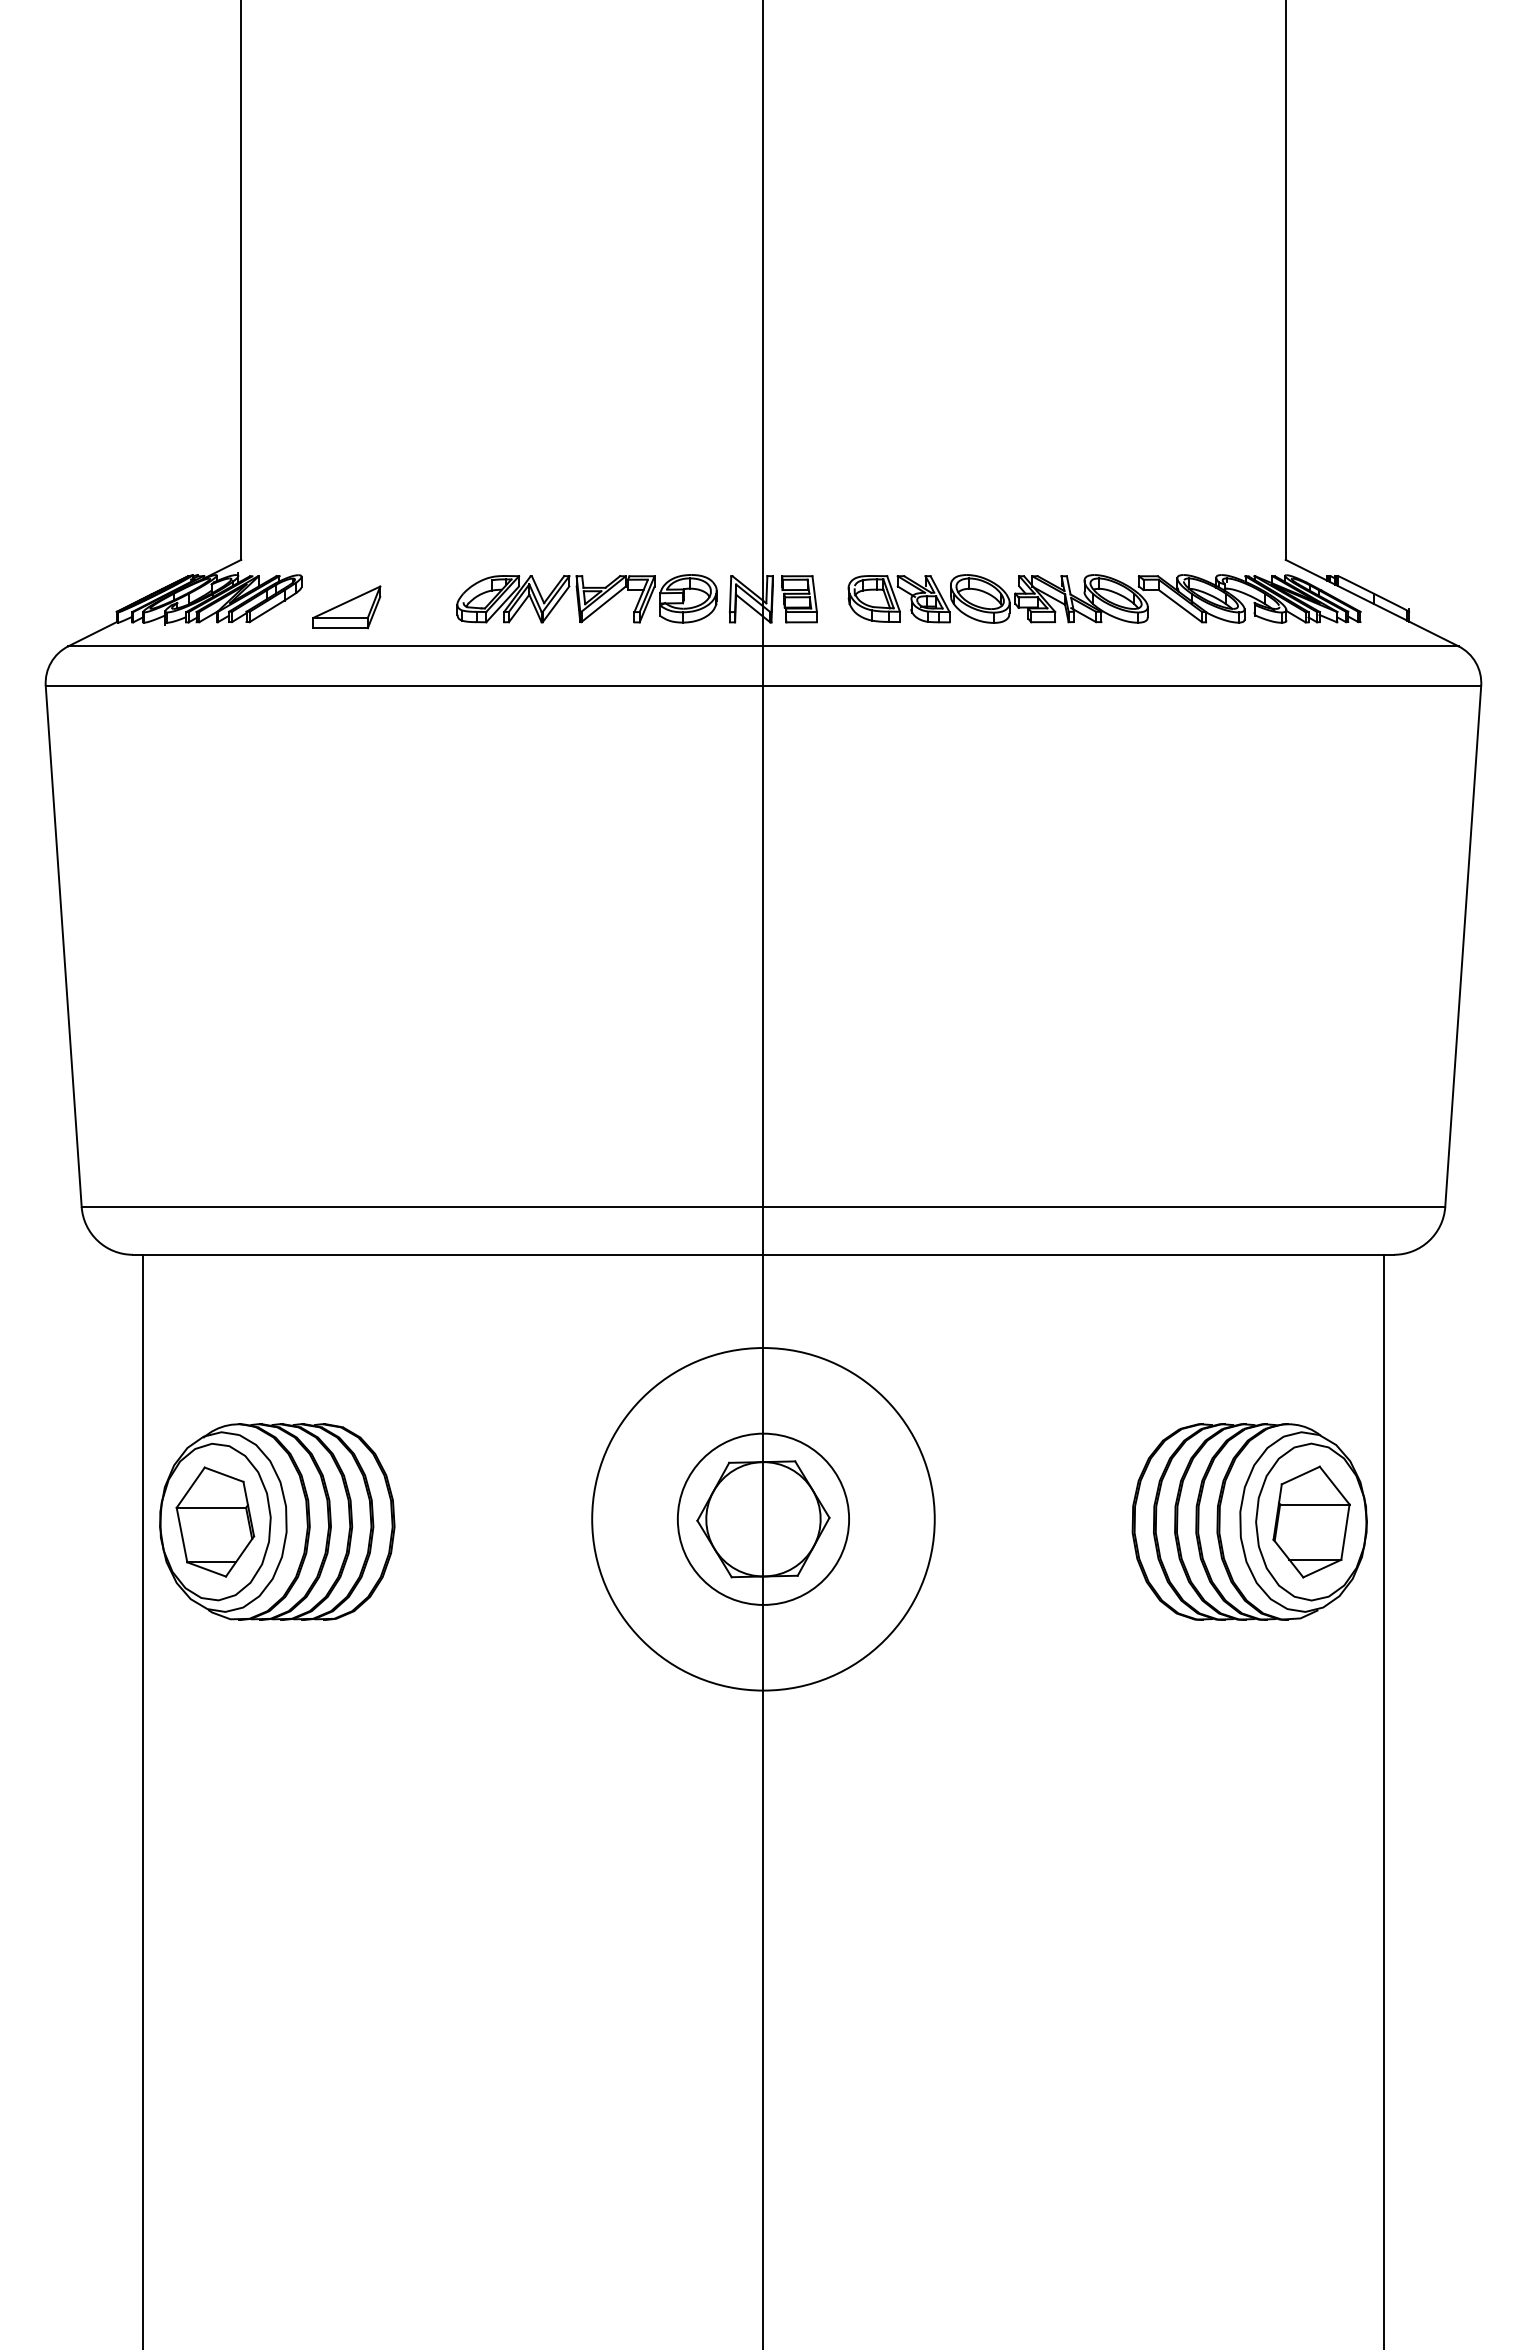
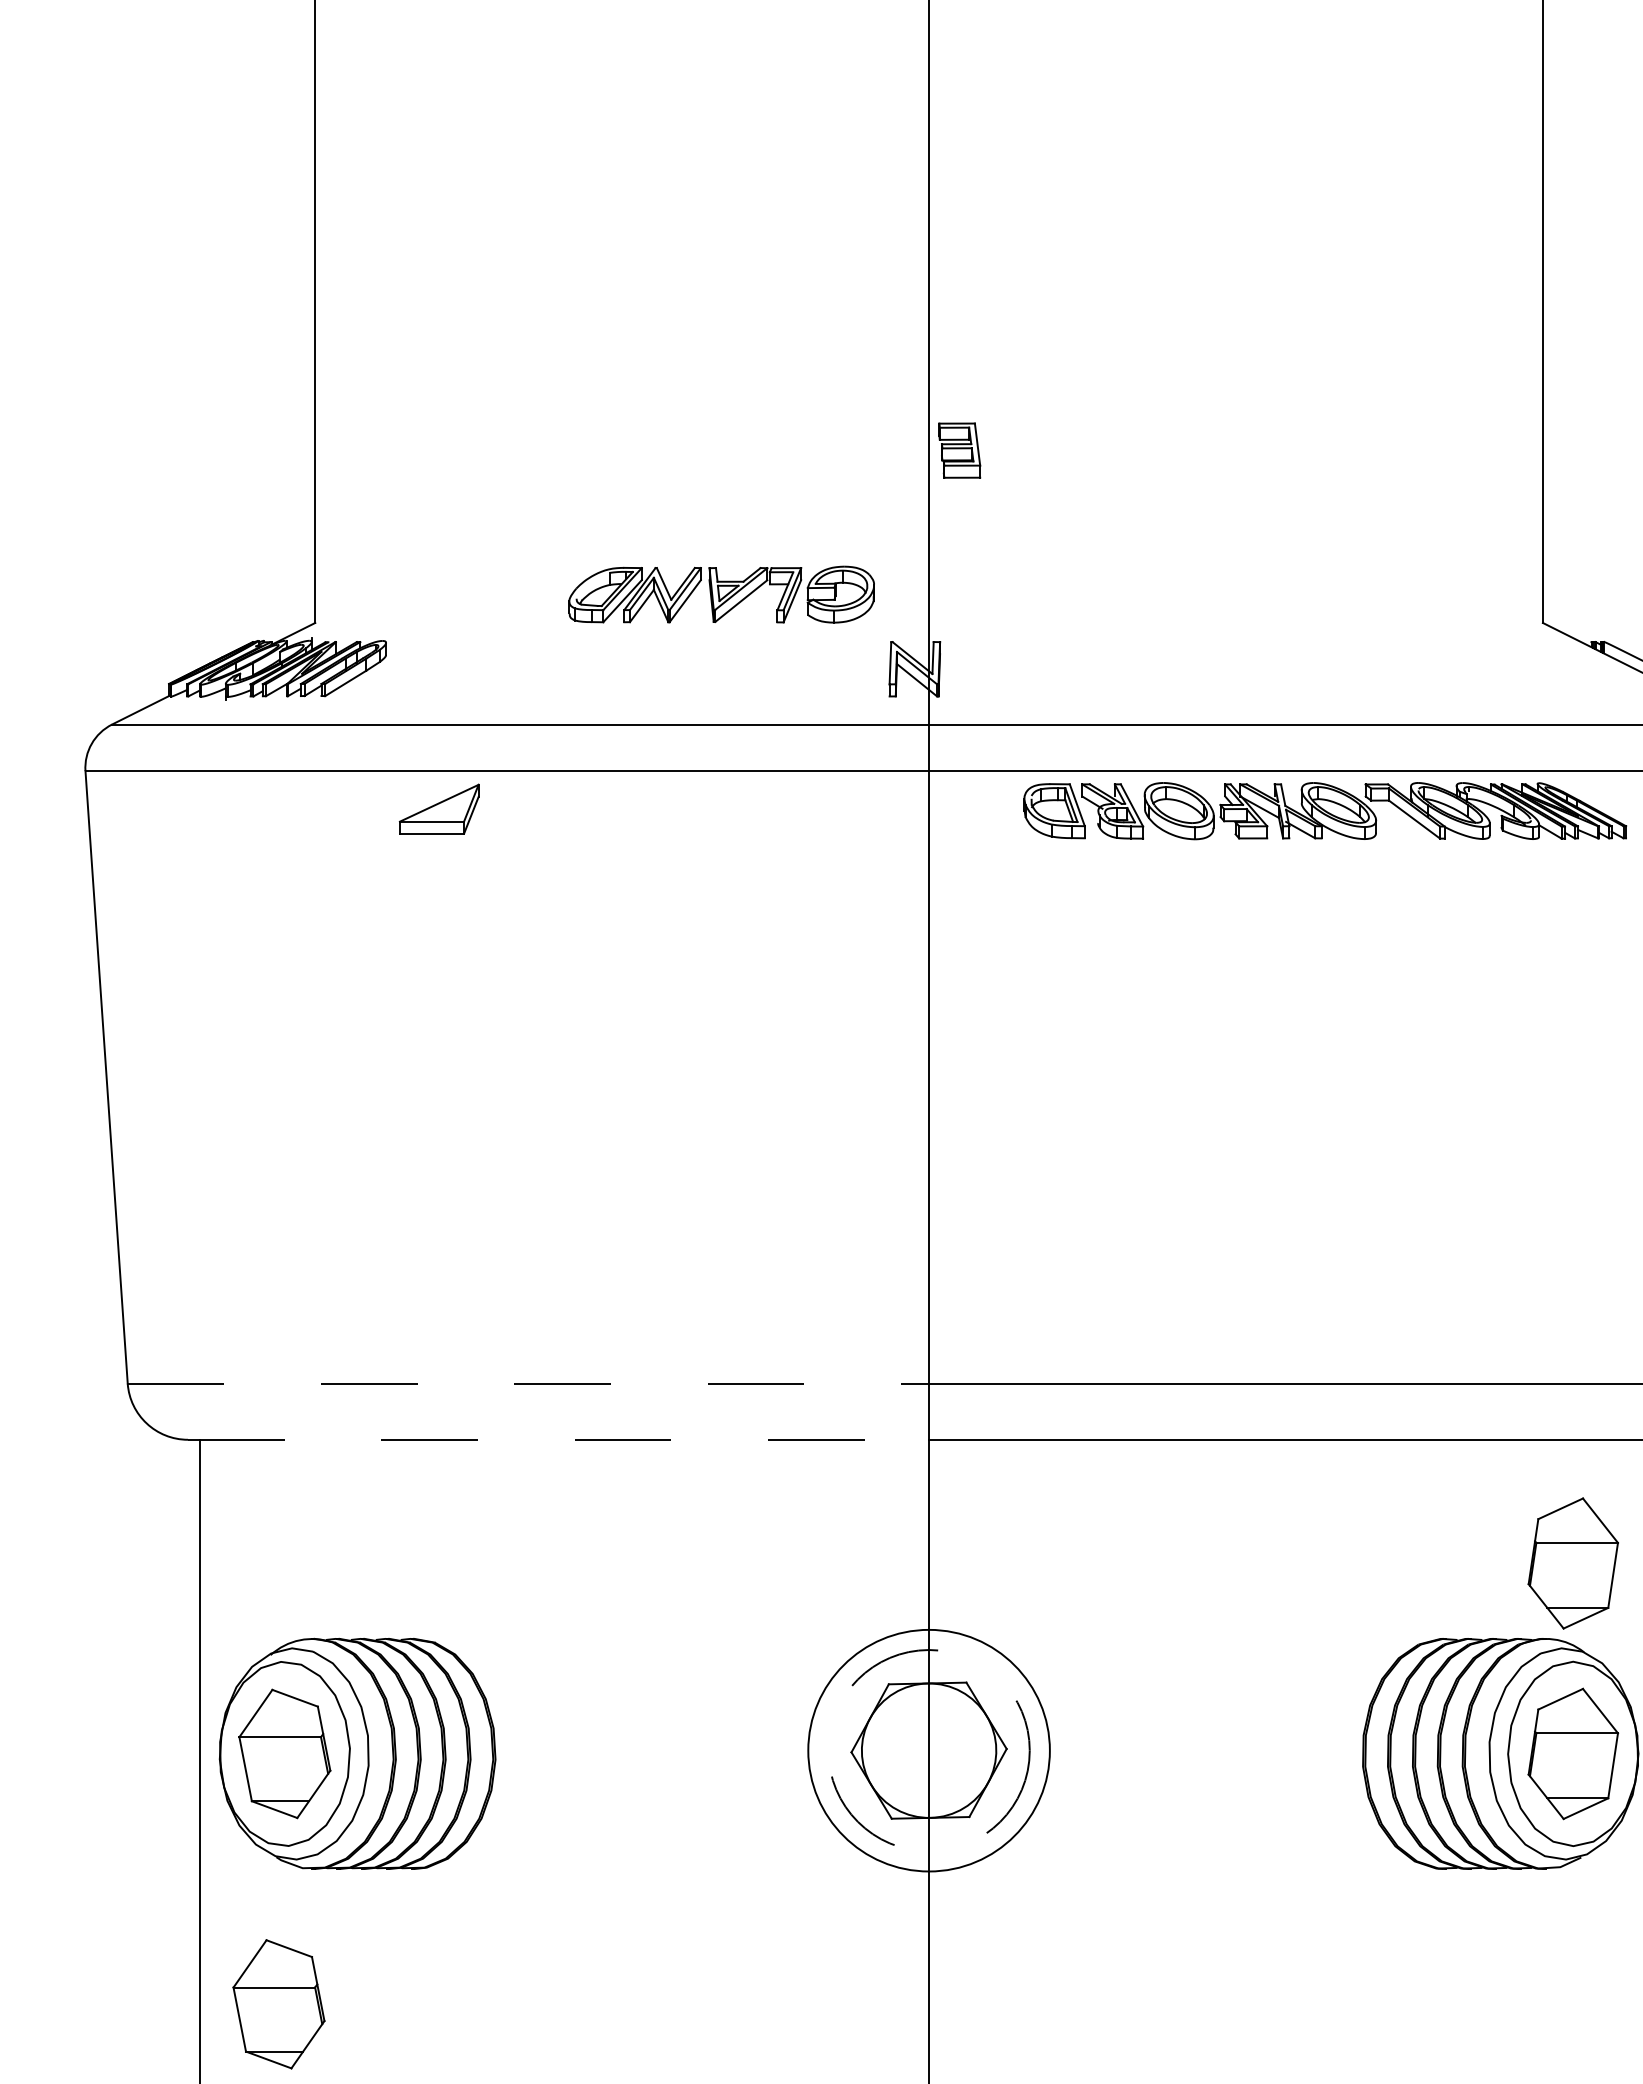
part: (586, 598) -> (721, 594), moved
part: (1104, 598) -> (1325, 810), moved
part: (799, 599) -> (959, 450), moved
part: (346, 607) -> (438, 809), moved
line: (422, 1206) -> (528, 1383), solid -> dashed
line: (448, 1254) -> (558, 1439), solid -> dashed
part: (1311, 1359) -> (1573, 1562), added
circle: (763, 1518) -> (929, 1749), solid -> dashed
circle: (763, 1519) -> (929, 1750), size x0.6
part: (210, 1734) -> (279, 2003), added

